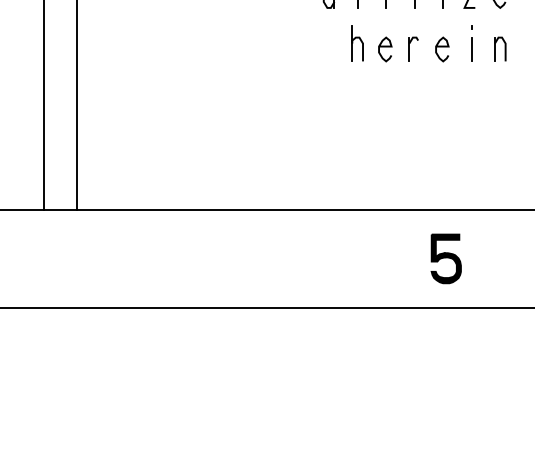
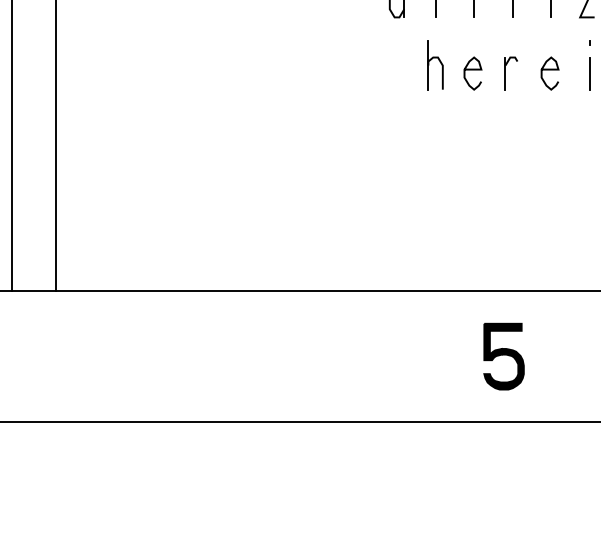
part: (445, 258) -> (502, 356), moved

